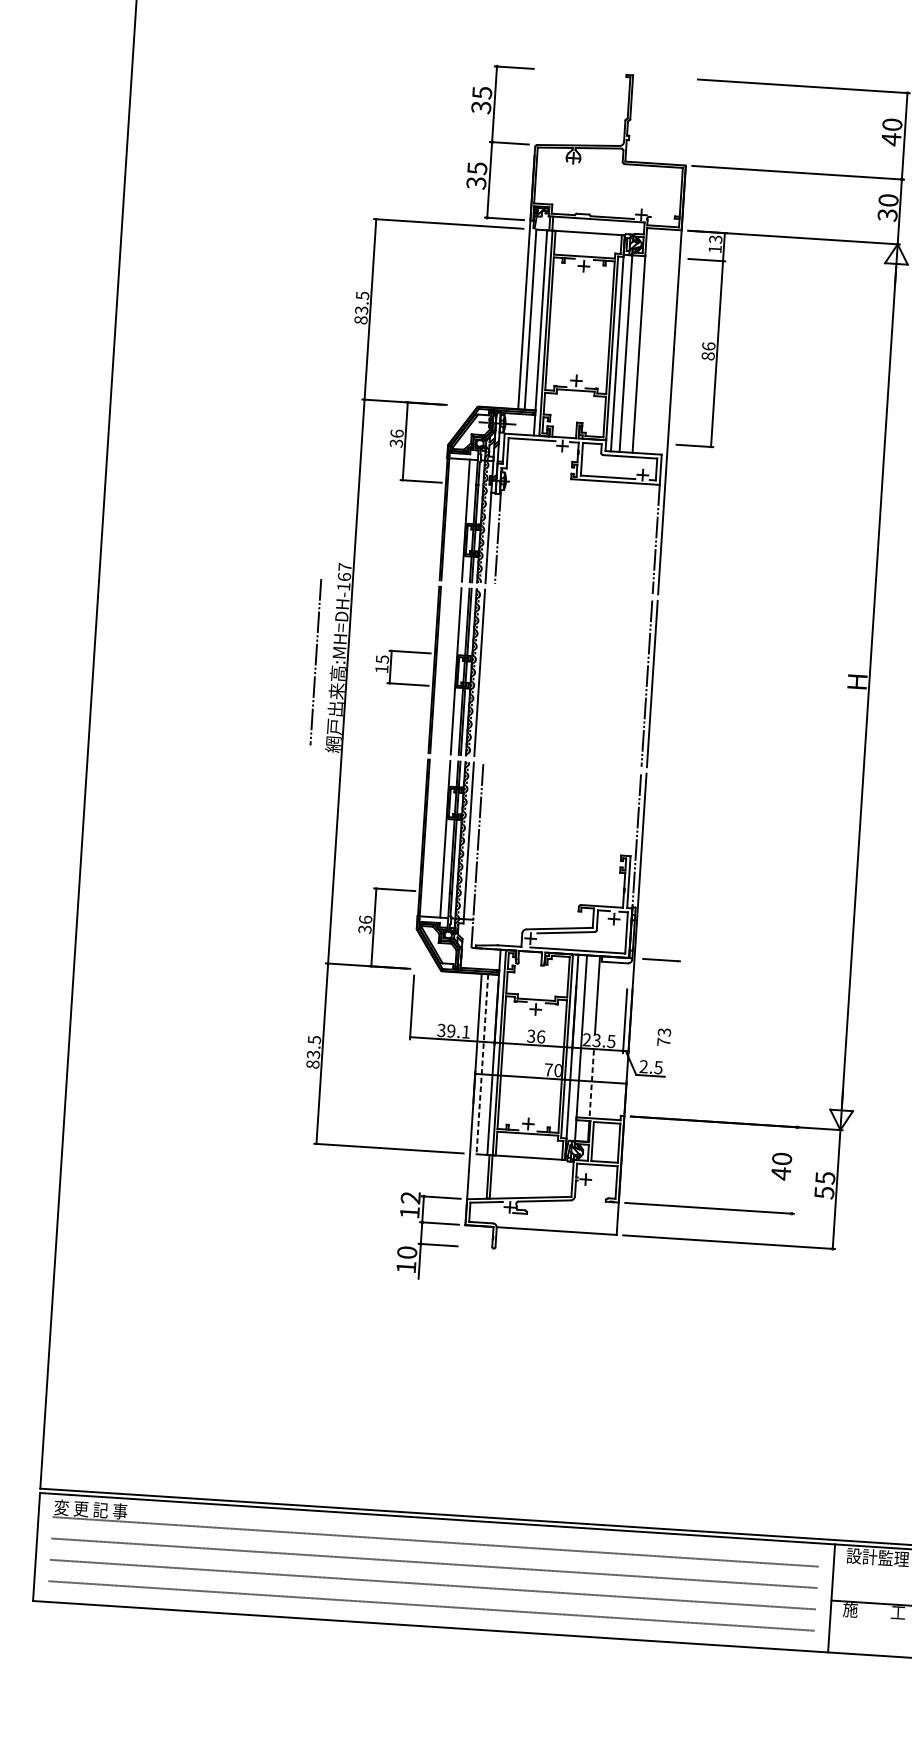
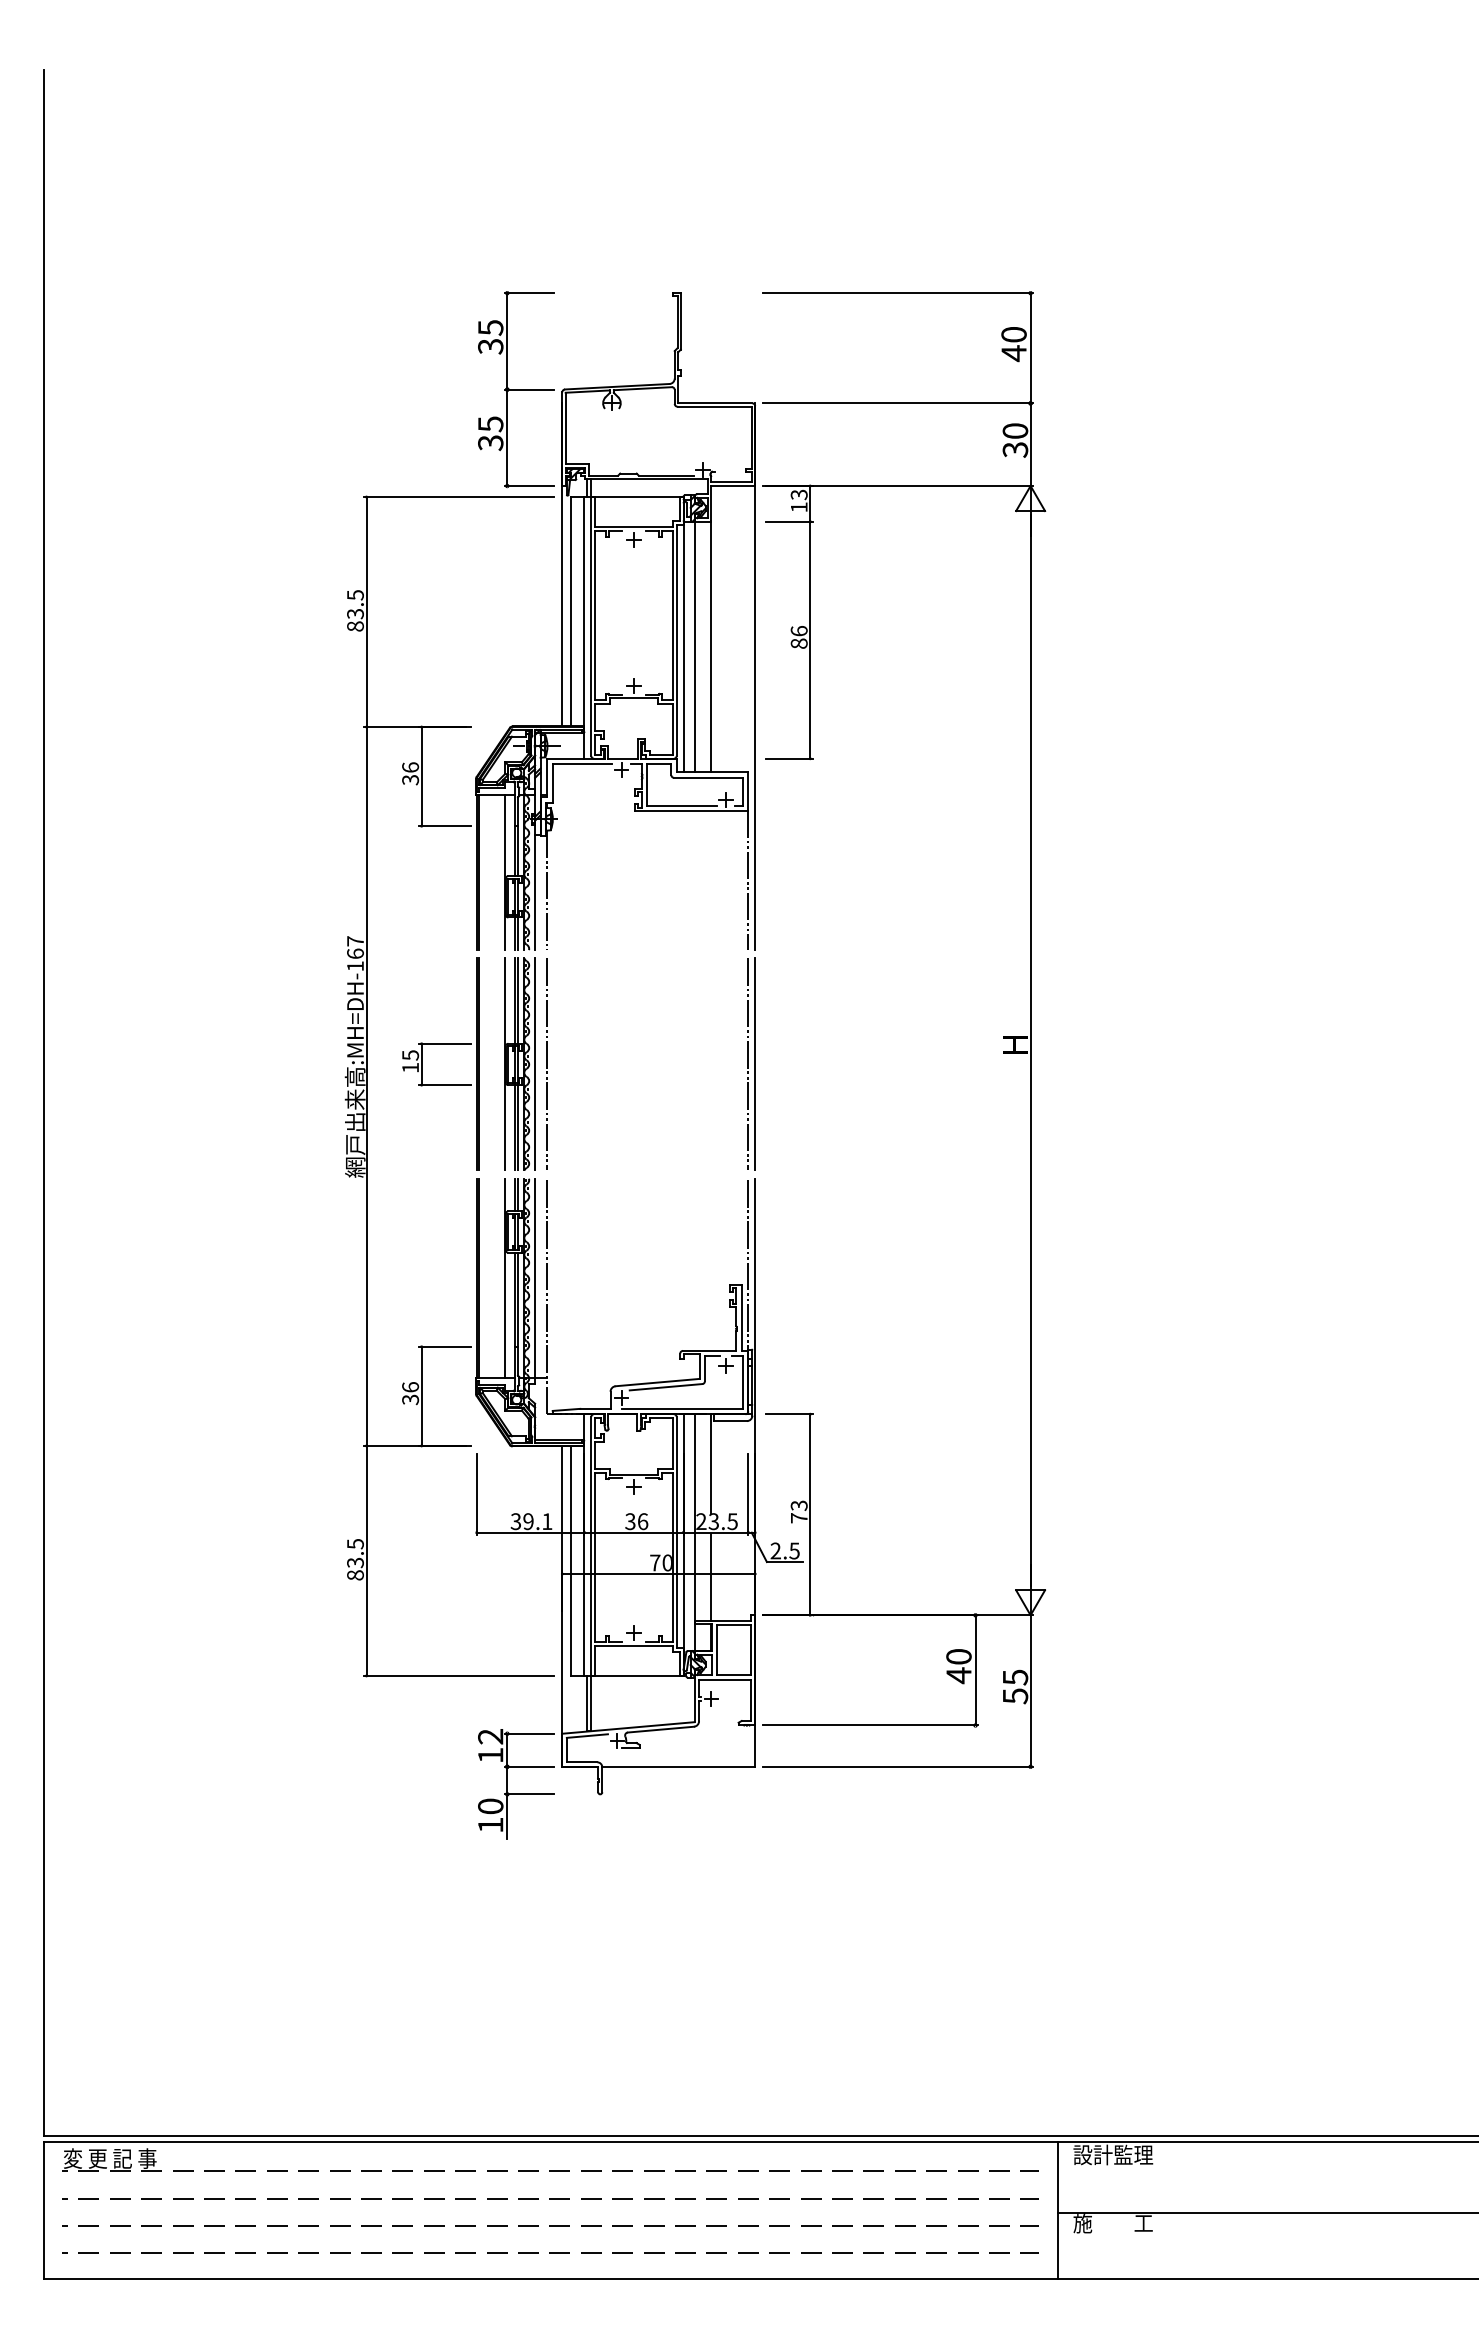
line: (315, 661) -> (546, 1063), moved
line: (672, 1039) -> (810, 1514), added
line: (482, 1064) -> (570, 1561), dashed -> solid
line: (592, 1084) -> (711, 1577), dashed -> solid
line: (794, 1170) -> (975, 1670), added

